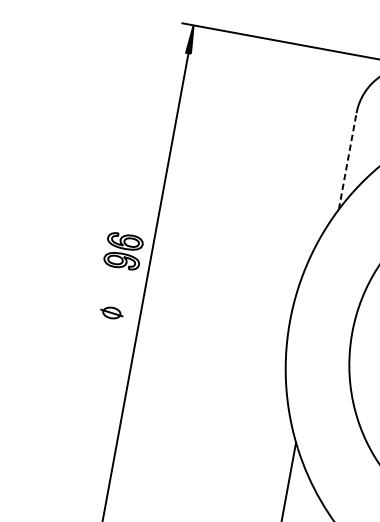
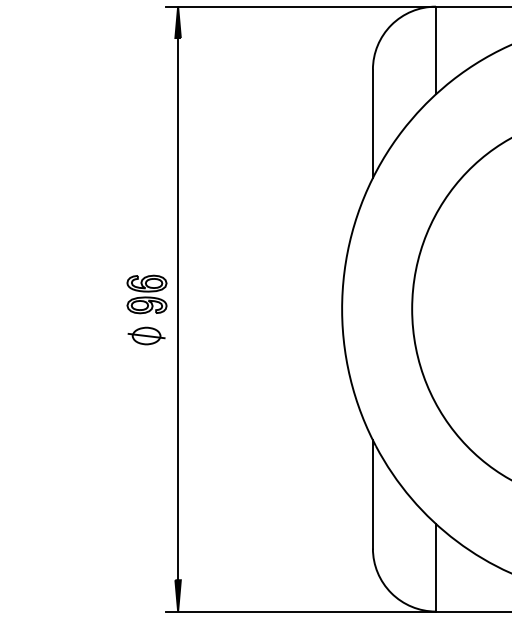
line: (347, 160) -> (372, 123), dashed -> solid
part: (123, 251) -> (146, 294), moved
part: (111, 312) -> (146, 335), size x1.43

